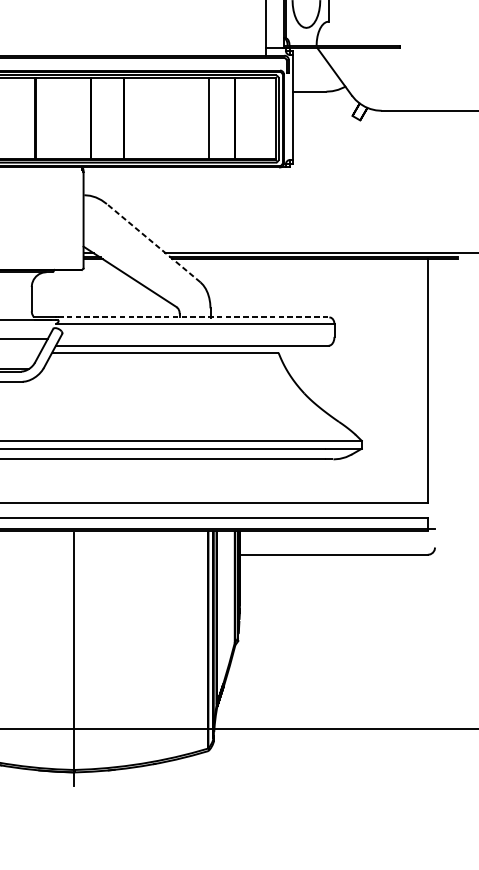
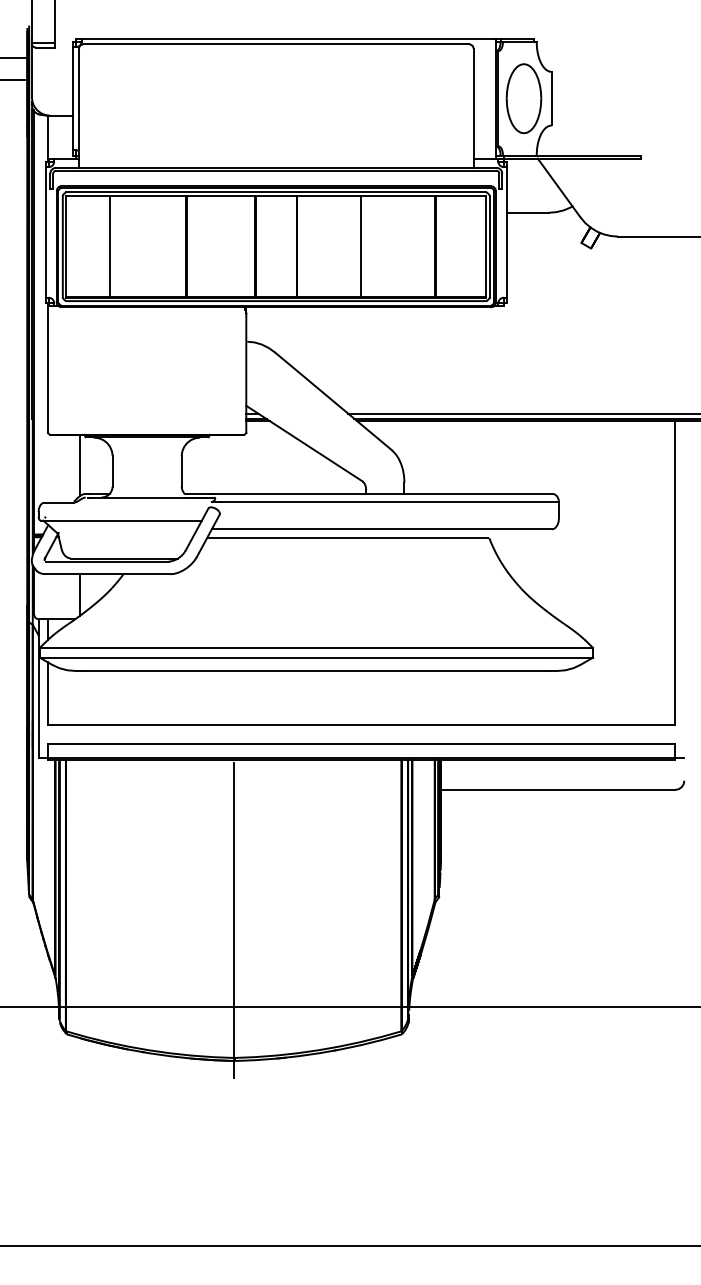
line: (208, 117) -> (361, 245), moved
line: (153, 243) -> (333, 401), dashed -> solid
line: (193, 317) -> (383, 493), dashed -> solid

